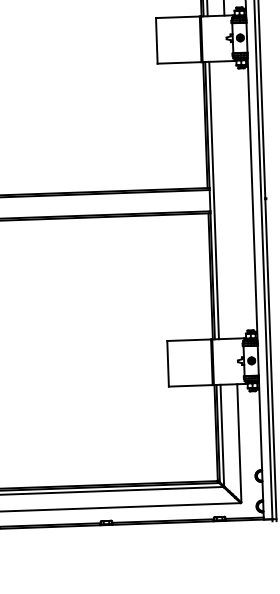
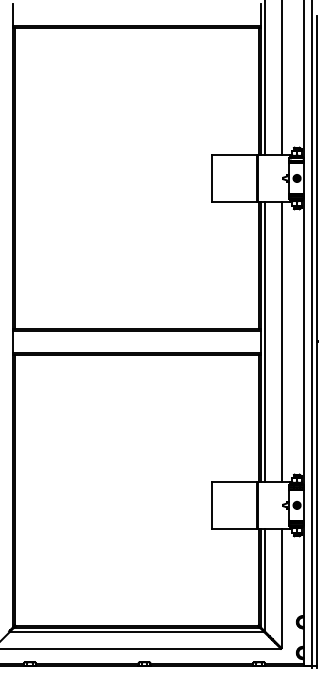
line: (230, 199) -> (281, 341), added

